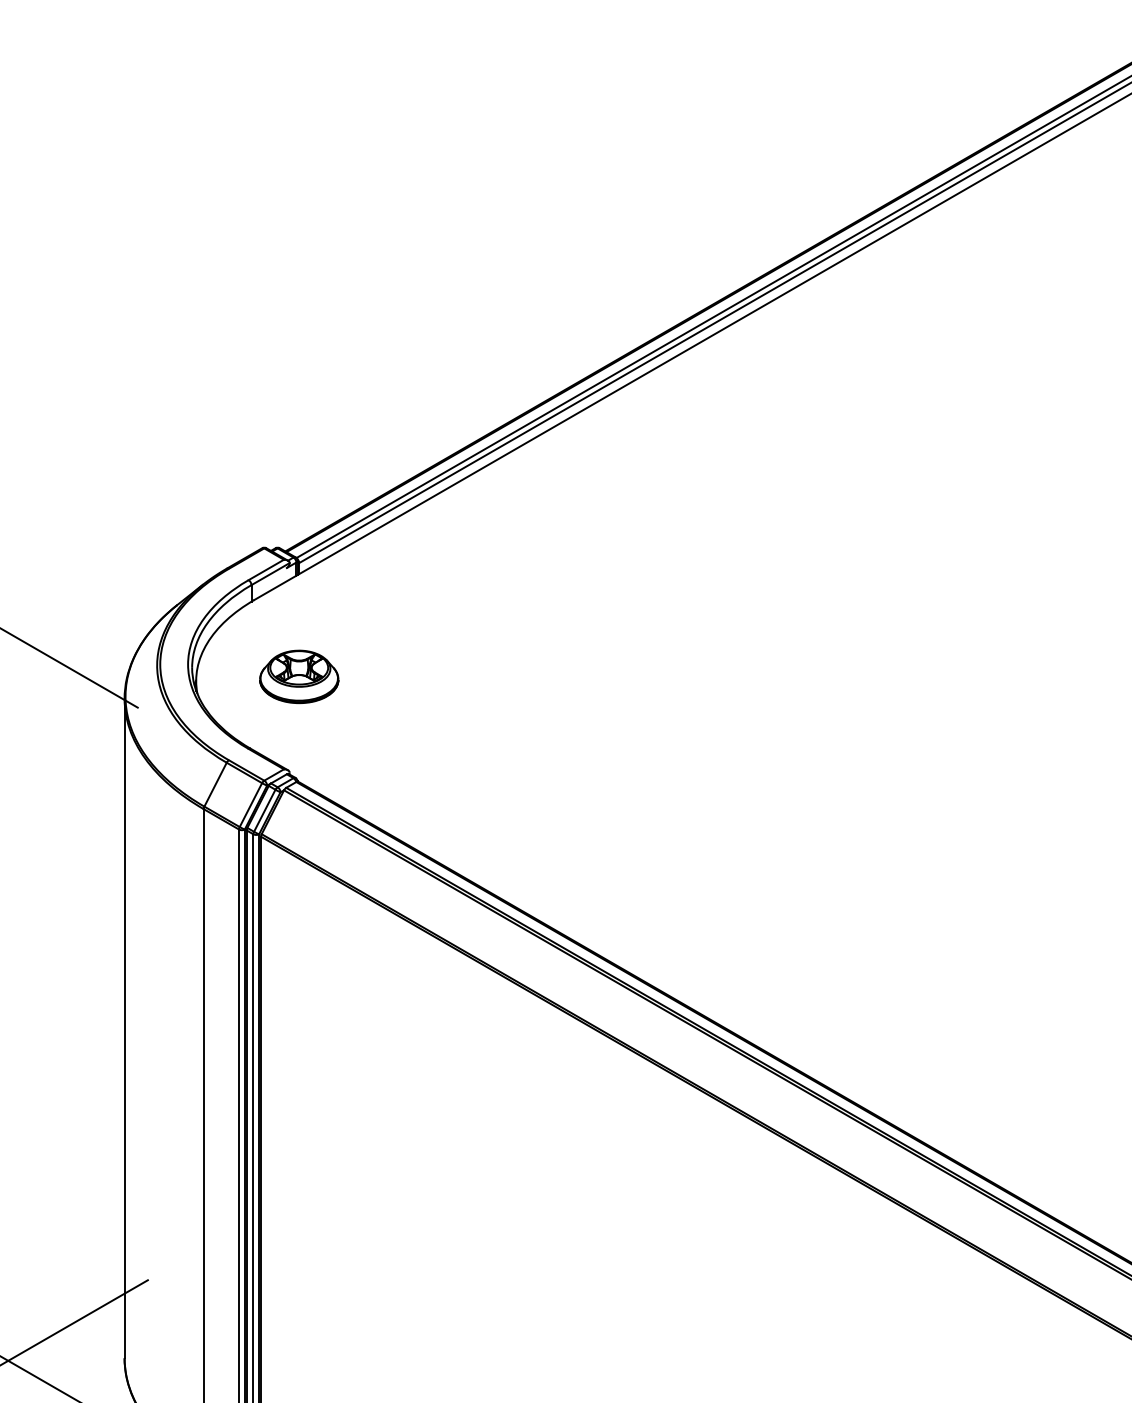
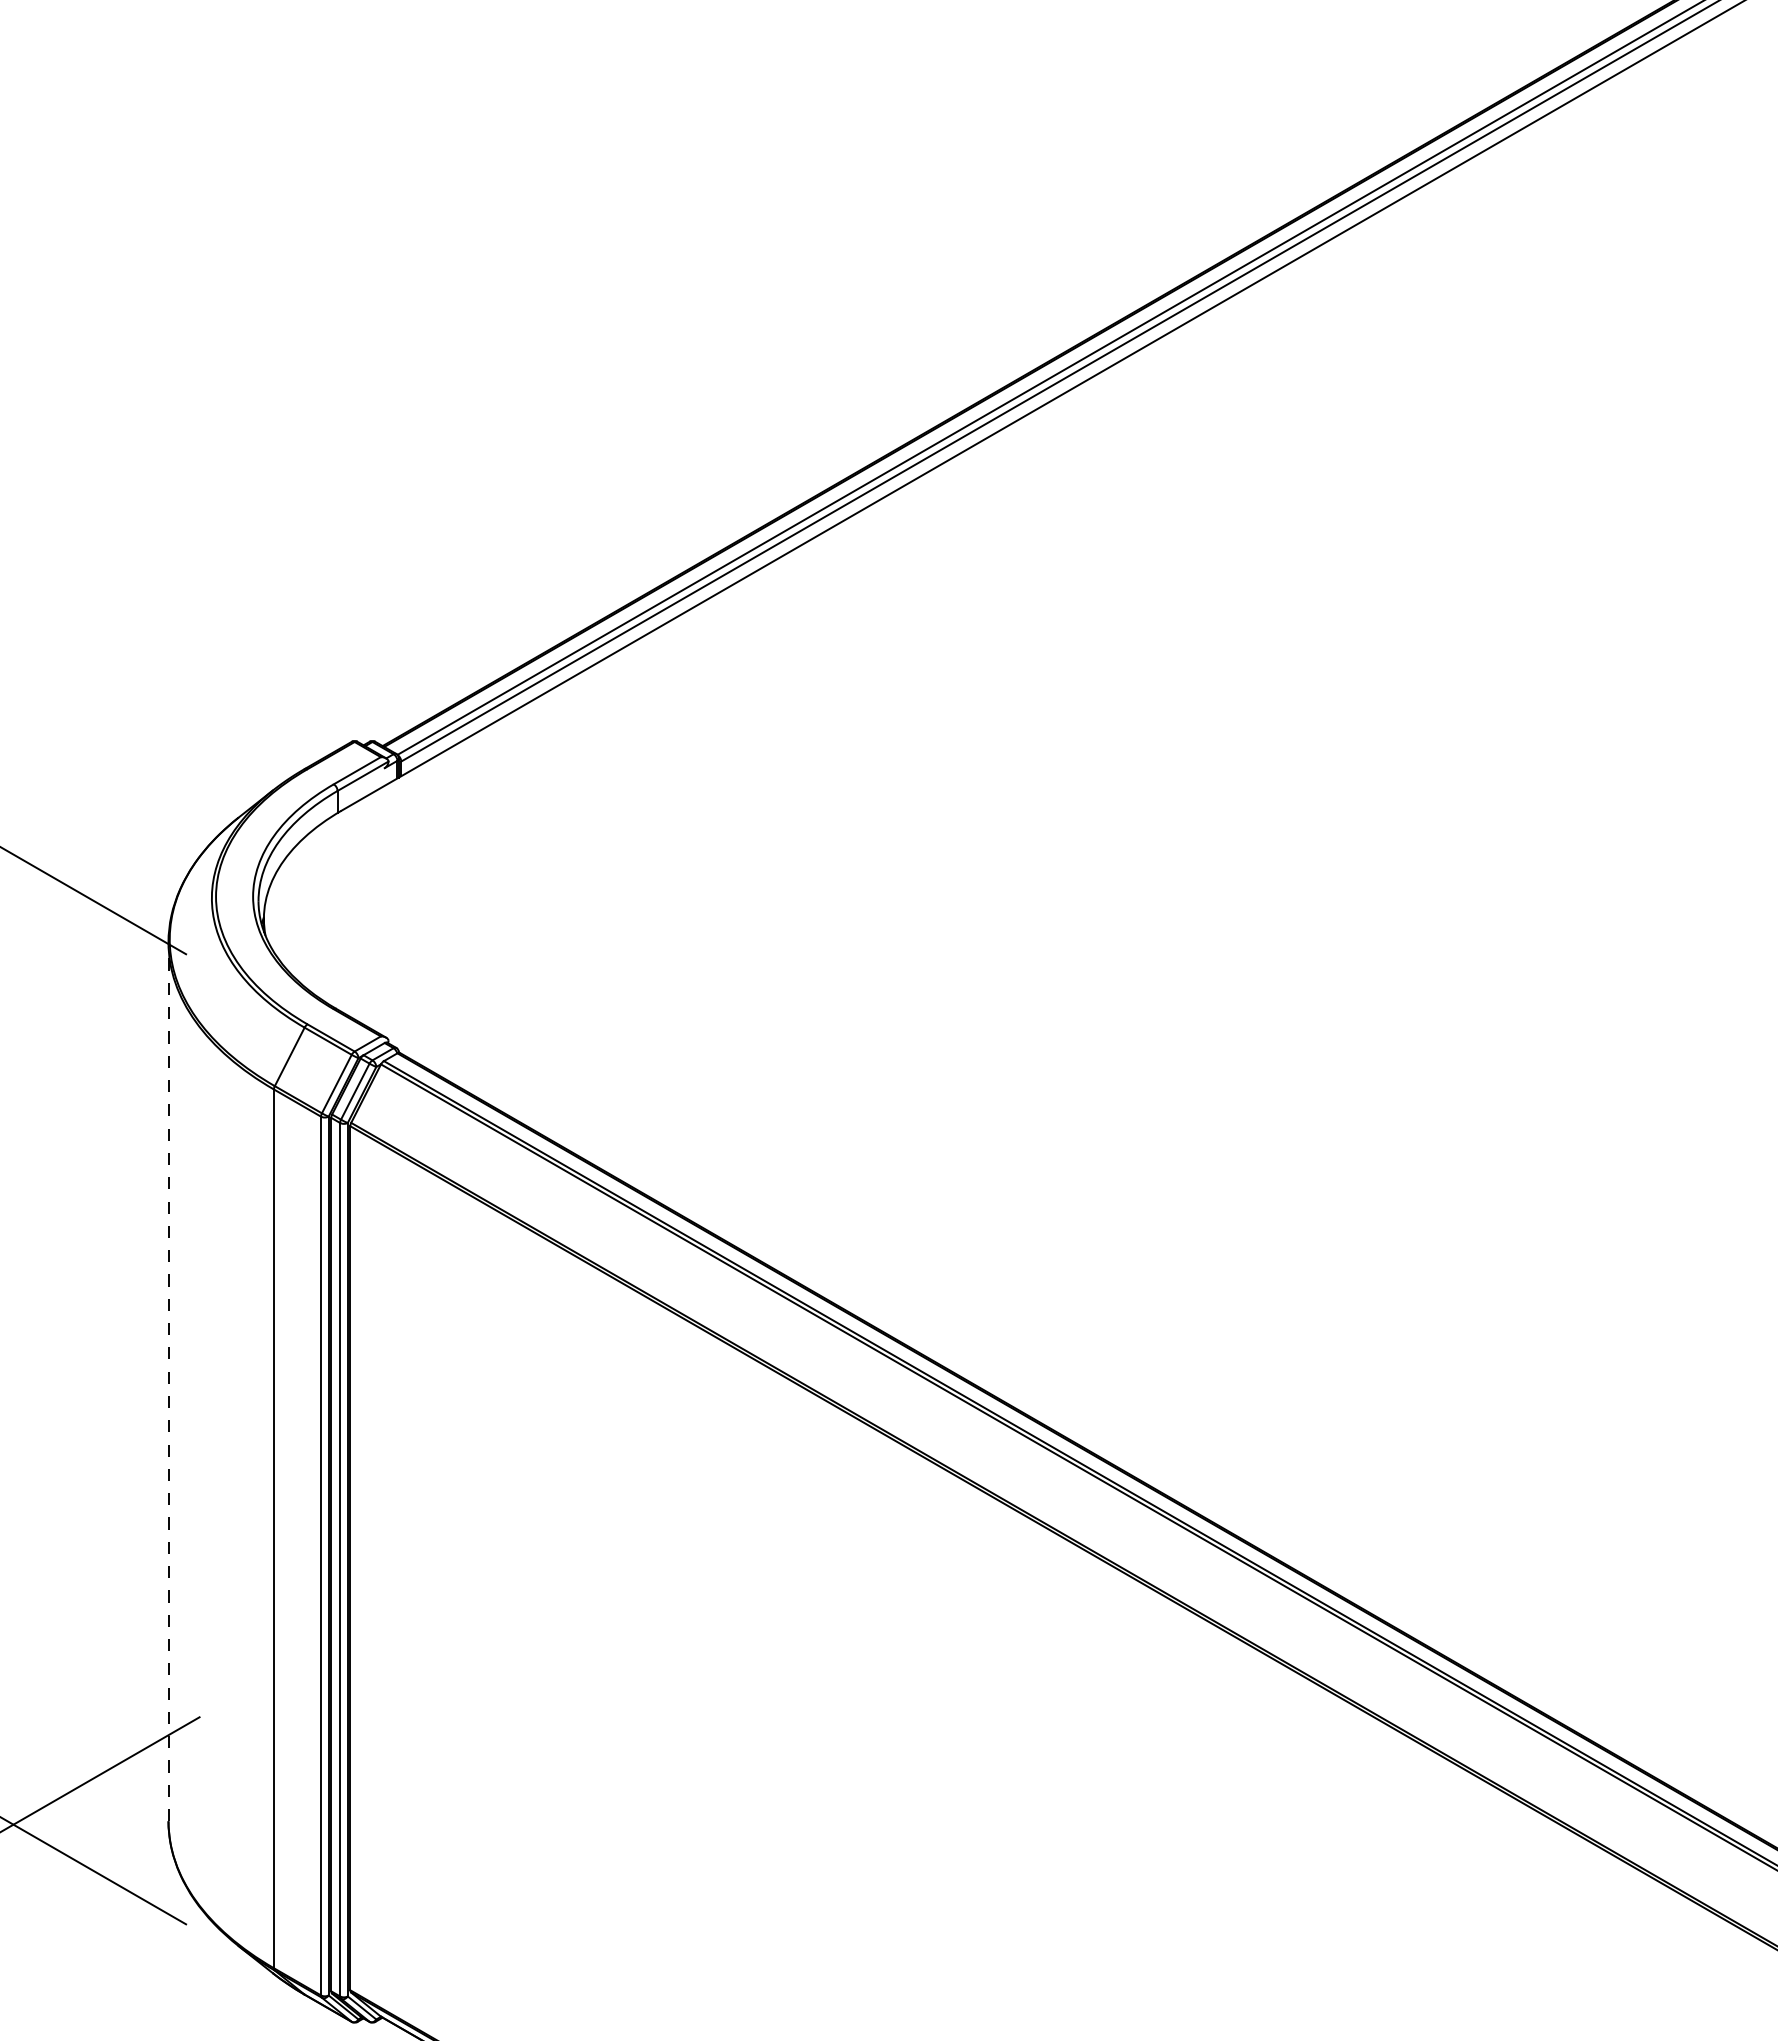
part: (299, 677) -> (401, 913), removed
line: (124, 1028) -> (168, 1381), solid -> dashed

